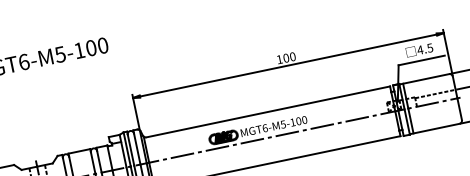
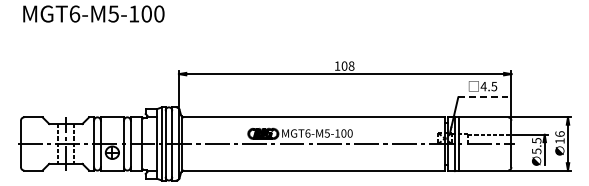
text: (292, 57) -> (351, 66), 100 -> 108
line: (421, 60) -> (482, 97), solid -> dashed

